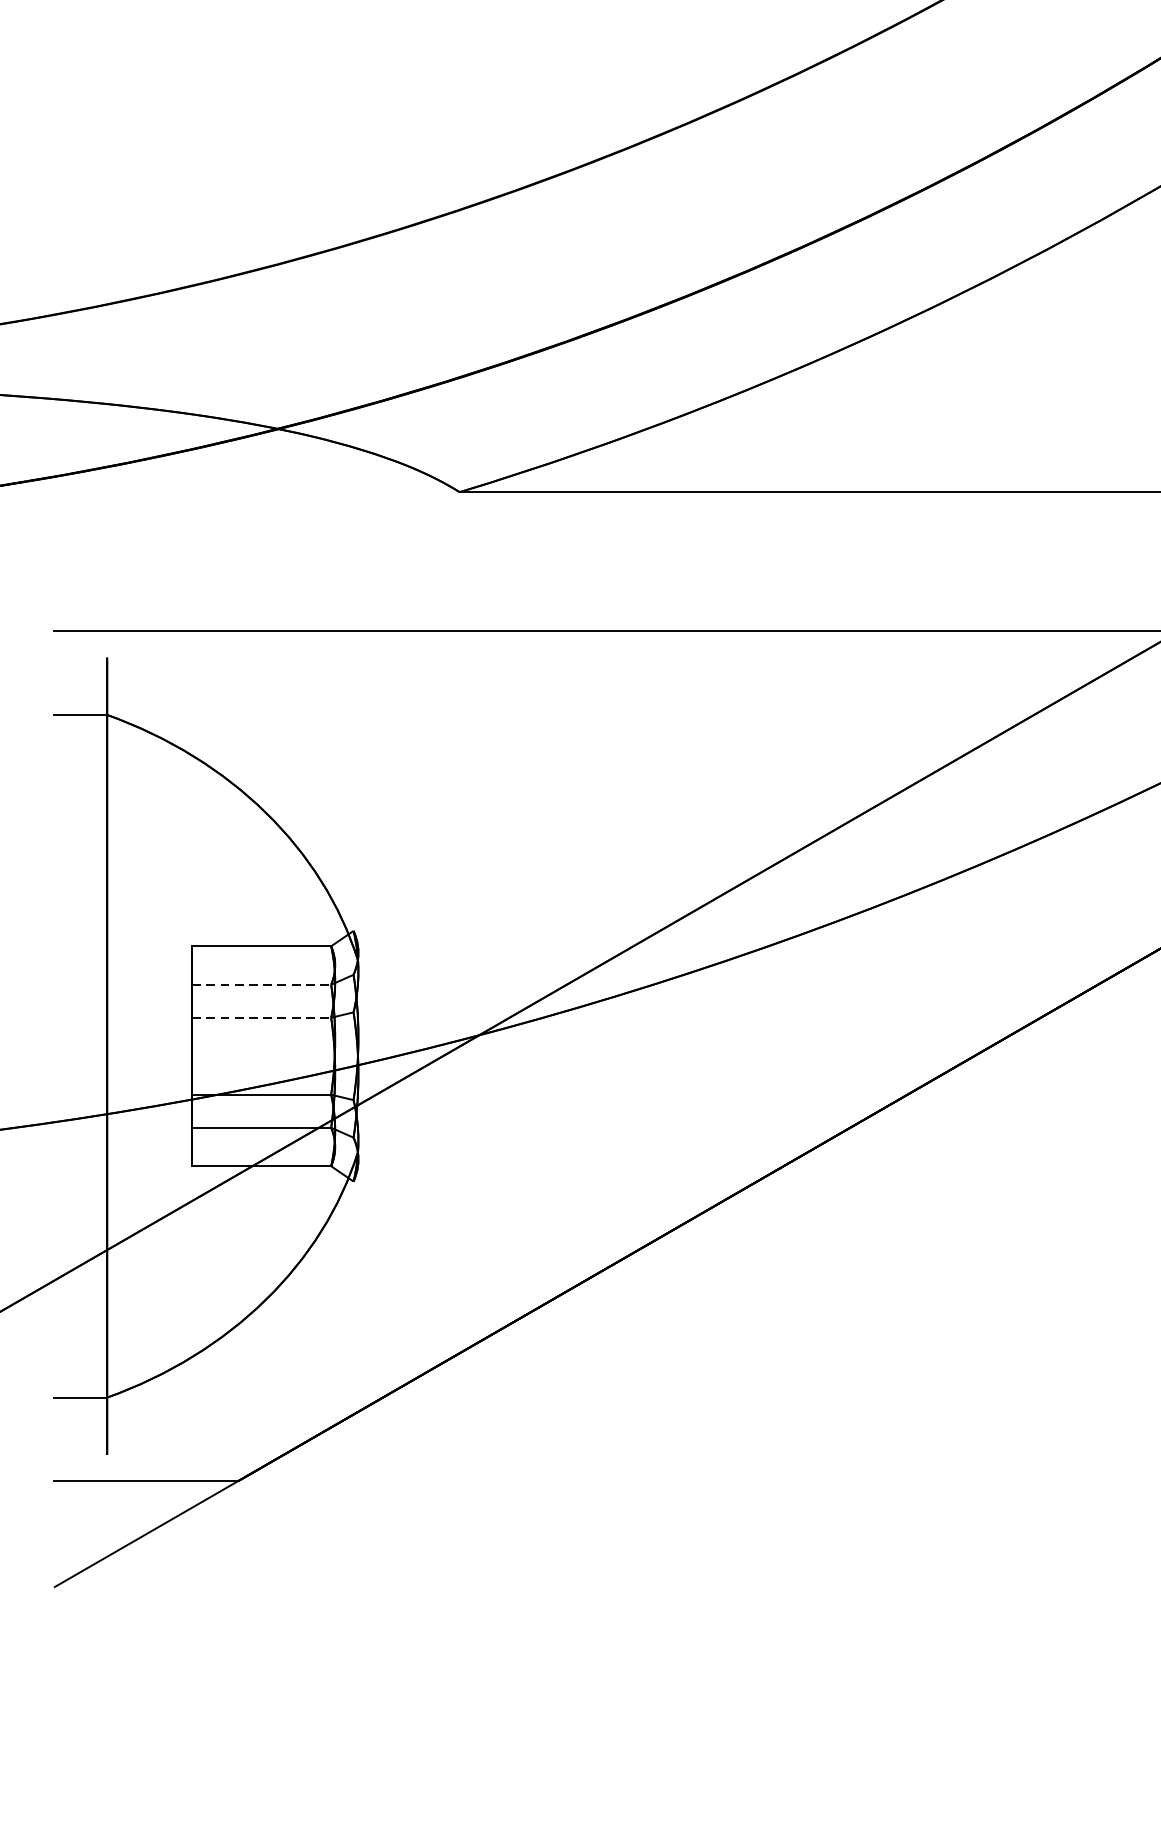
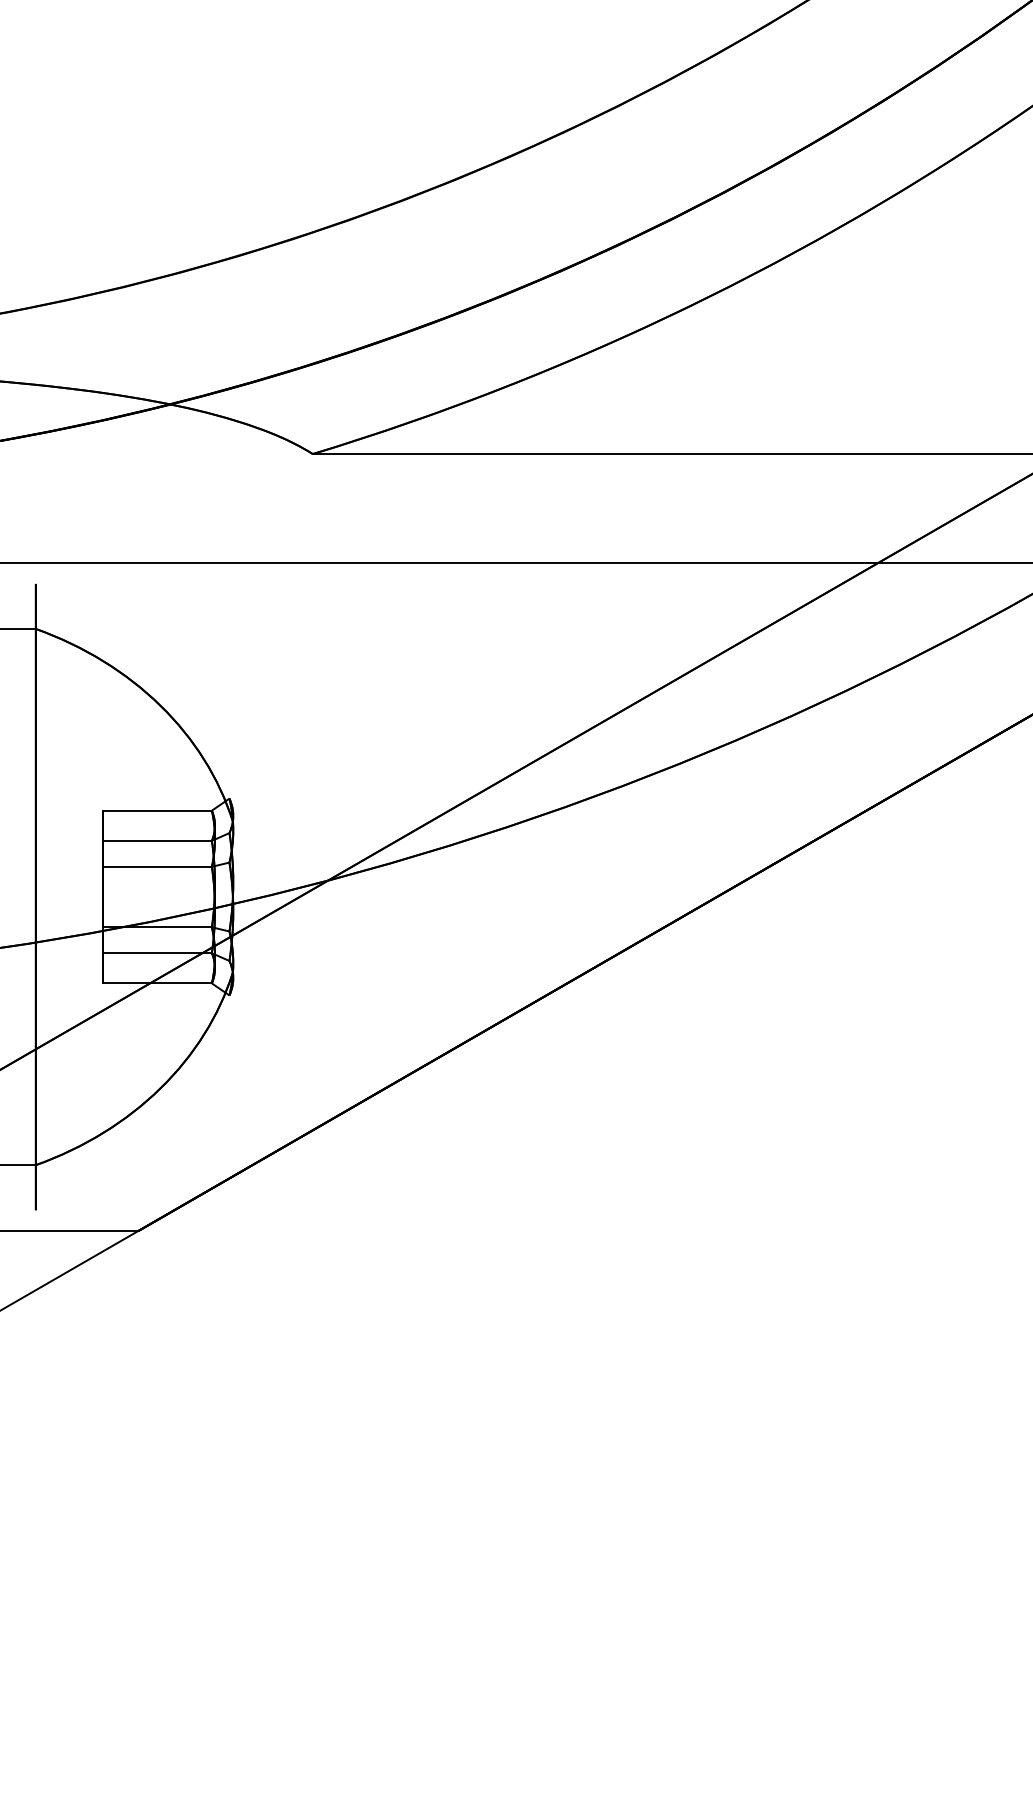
line: (261, 984) -> (157, 840), dashed -> solid
line: (261, 1017) -> (157, 866), dashed -> solid

